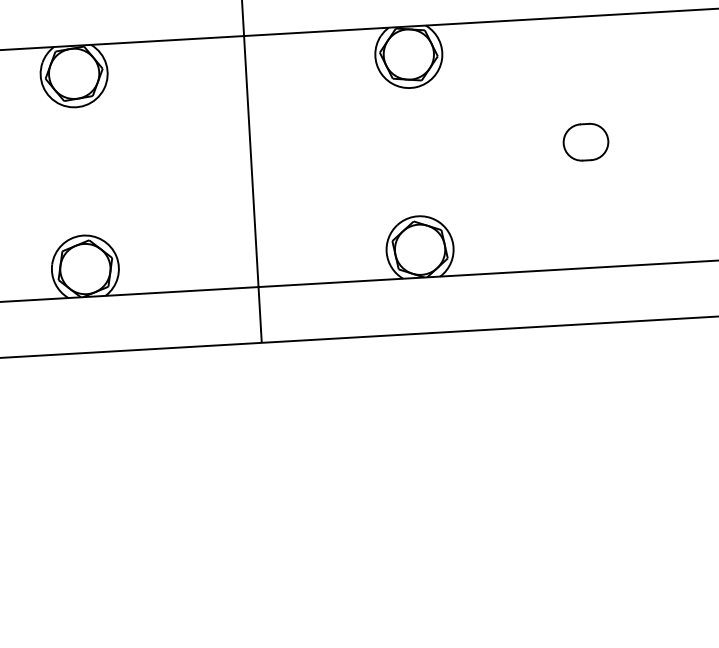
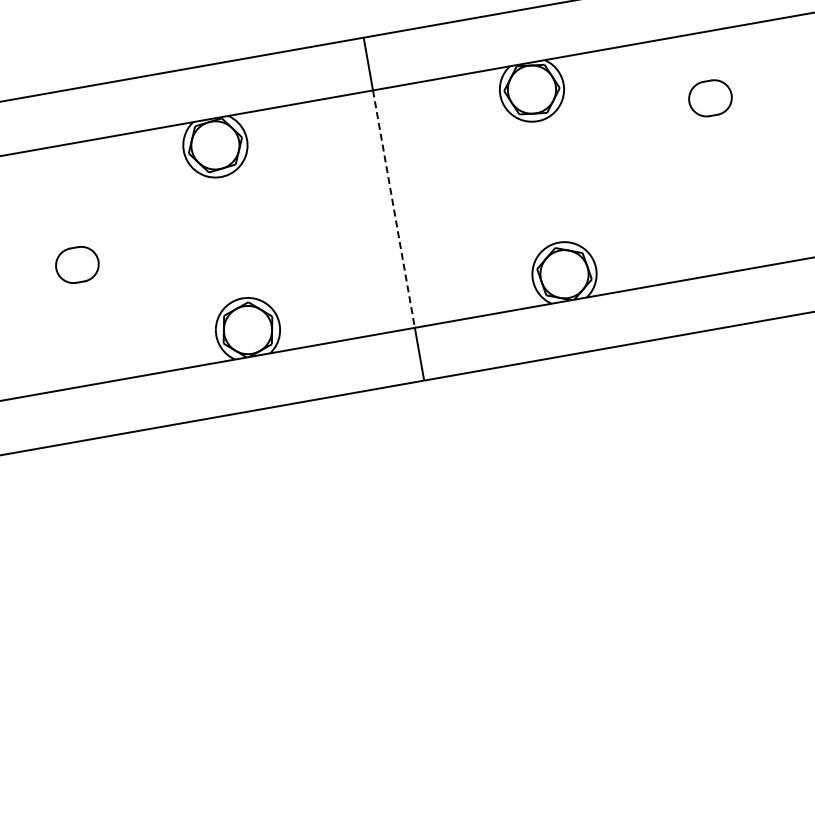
part: (586, 142) -> (710, 98), moved
line: (250, 161) -> (393, 209), solid -> dashed

